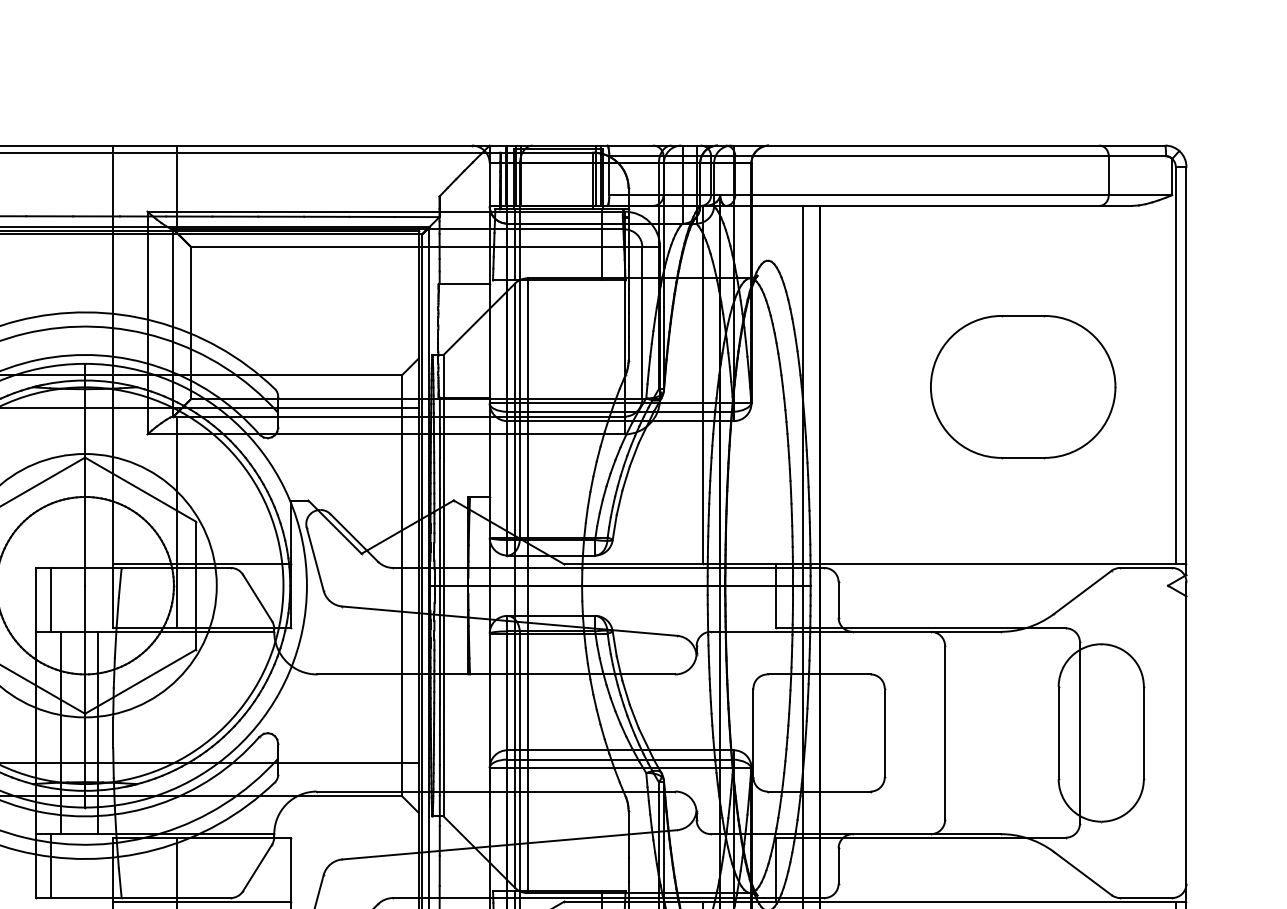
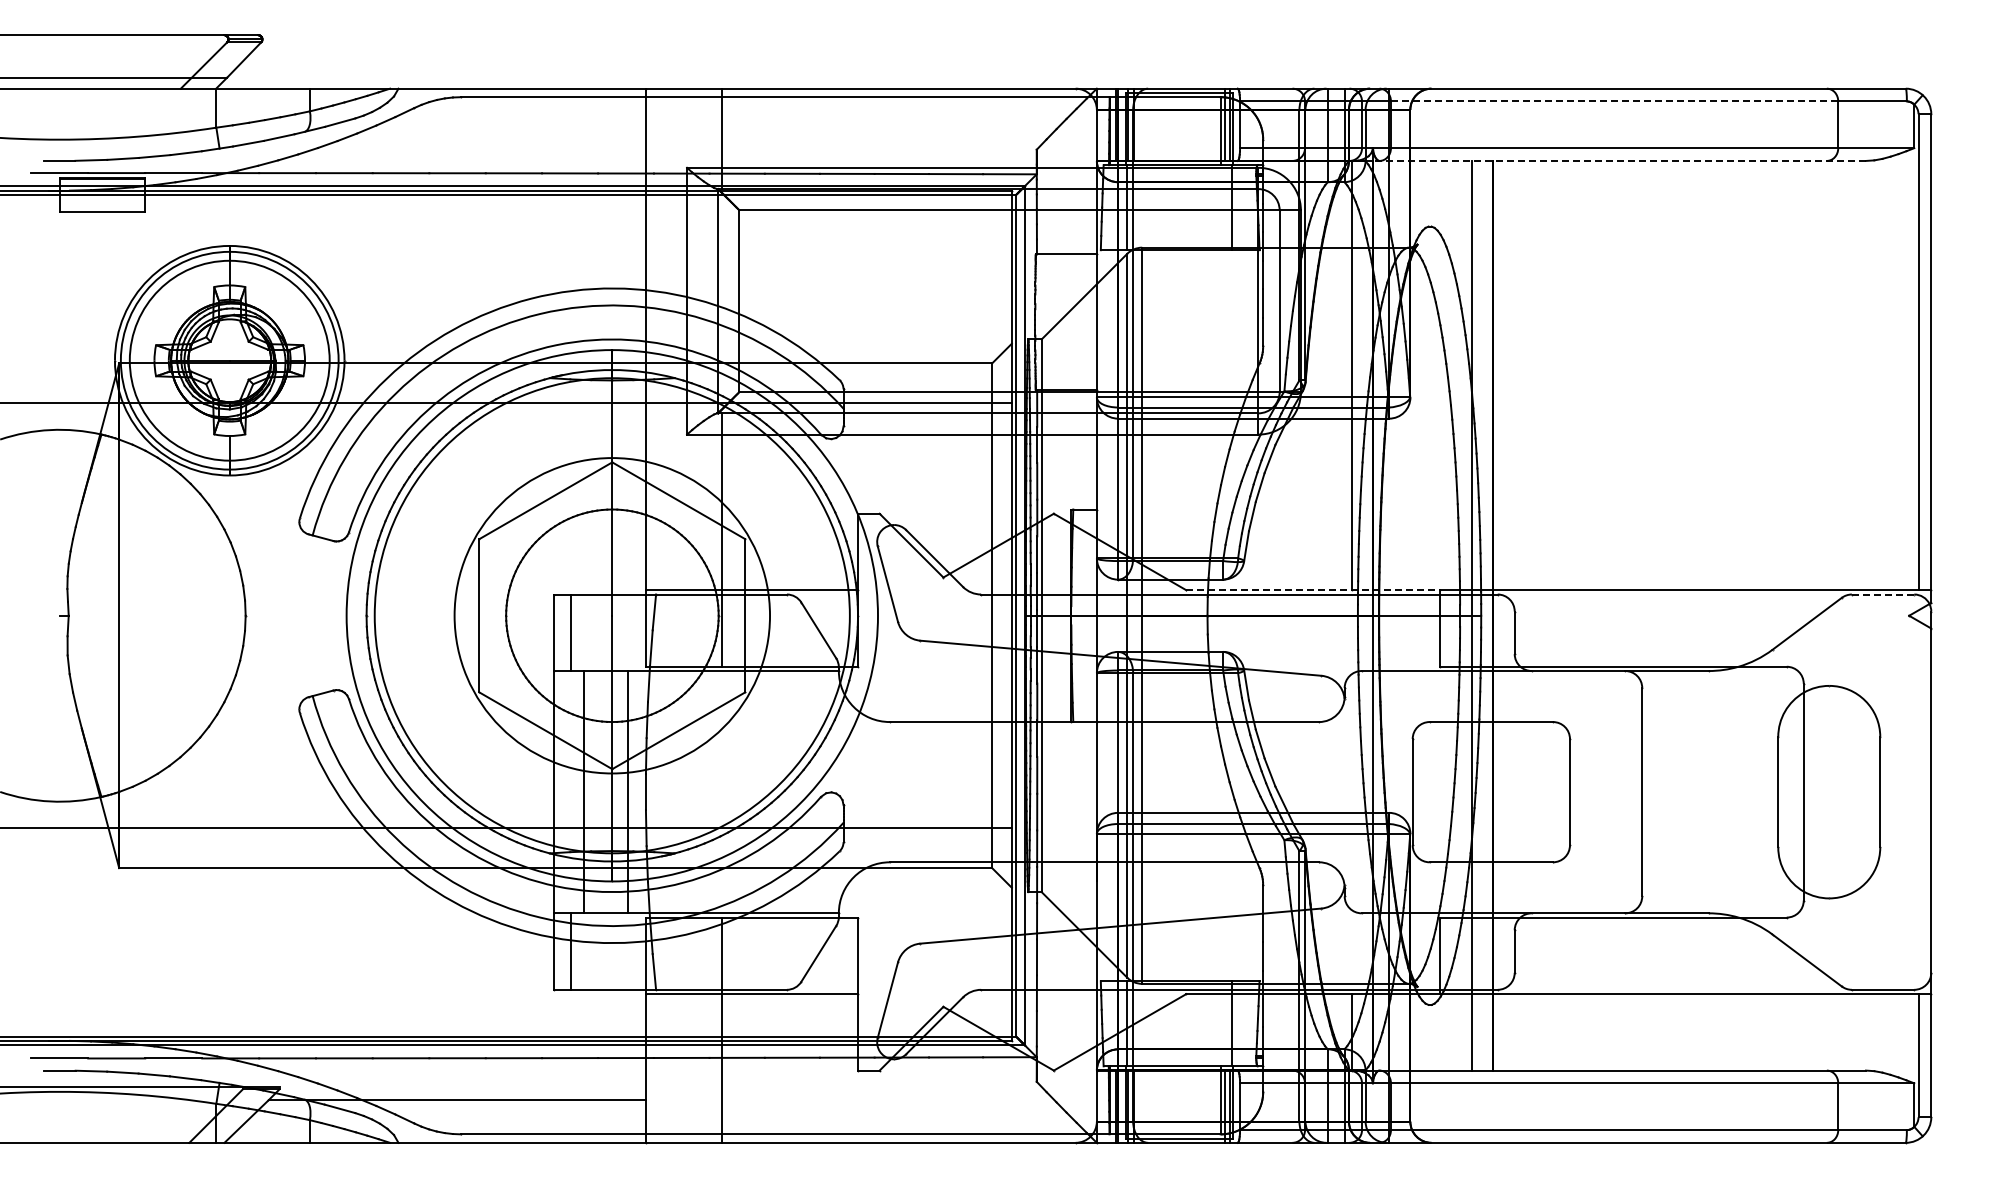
line: (921, 156) -> (1614, 101), solid -> dashed
line: (926, 205) -> (1619, 160), solid -> dashed
part: (1022, 386) -> (1735, 377), removed
line: (669, 564) -> (1312, 590), solid -> dashed
line: (1146, 567) -> (1883, 594), solid -> dashed

